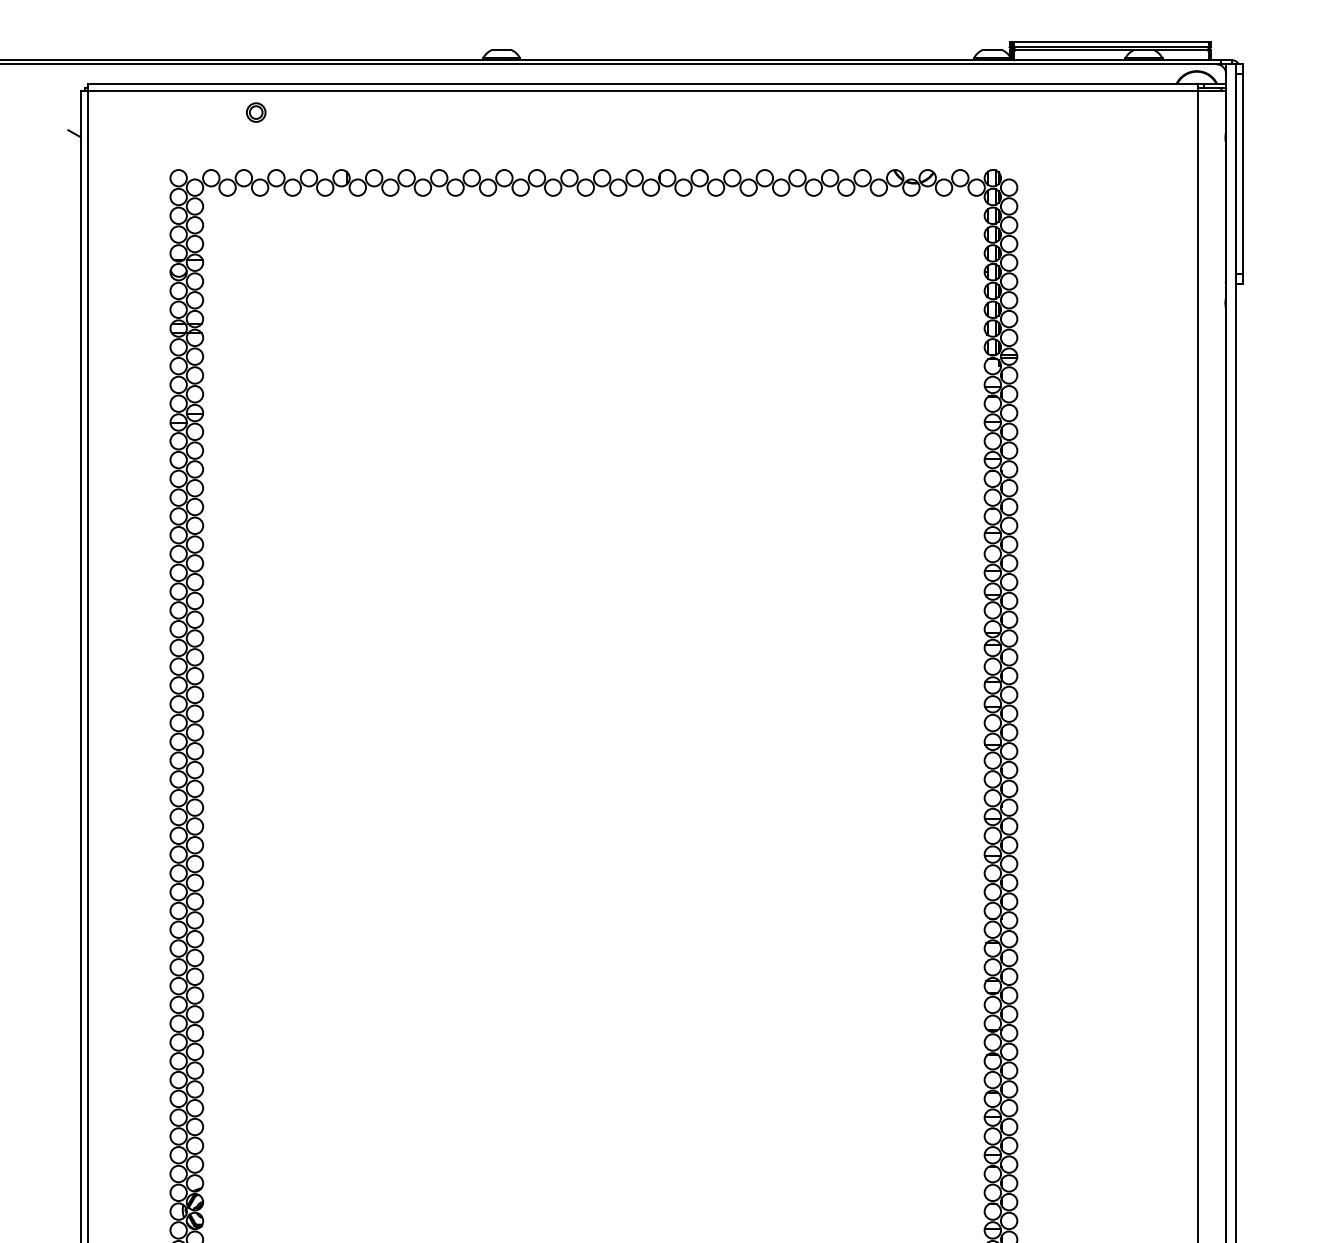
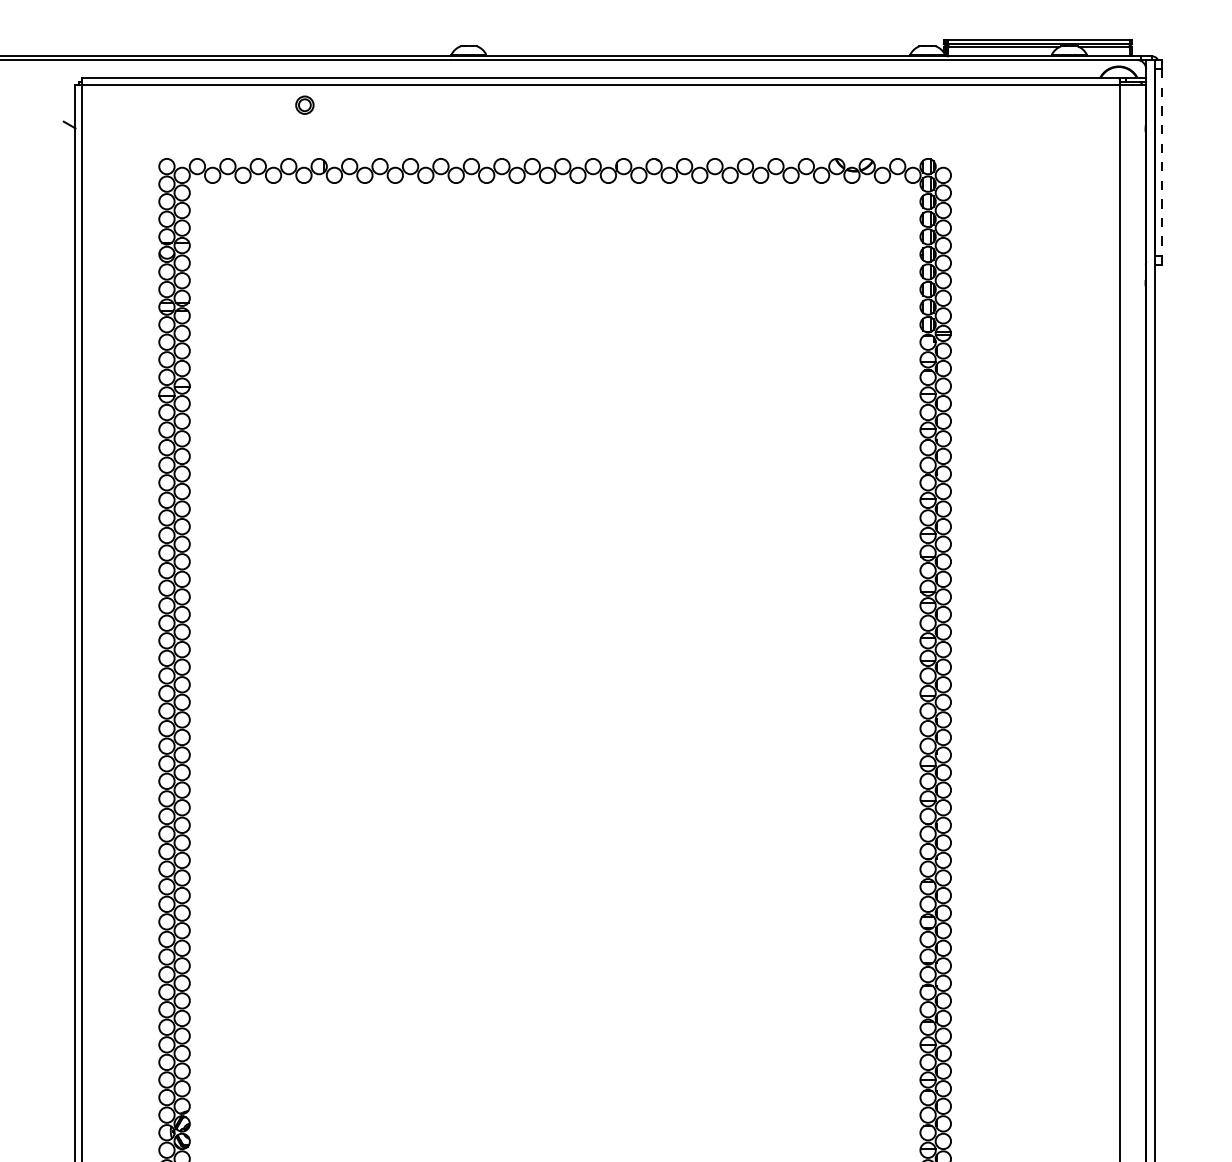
part: (256, 112) -> (305, 105), moved
line: (1243, 173) -> (1162, 162), solid -> dashed

